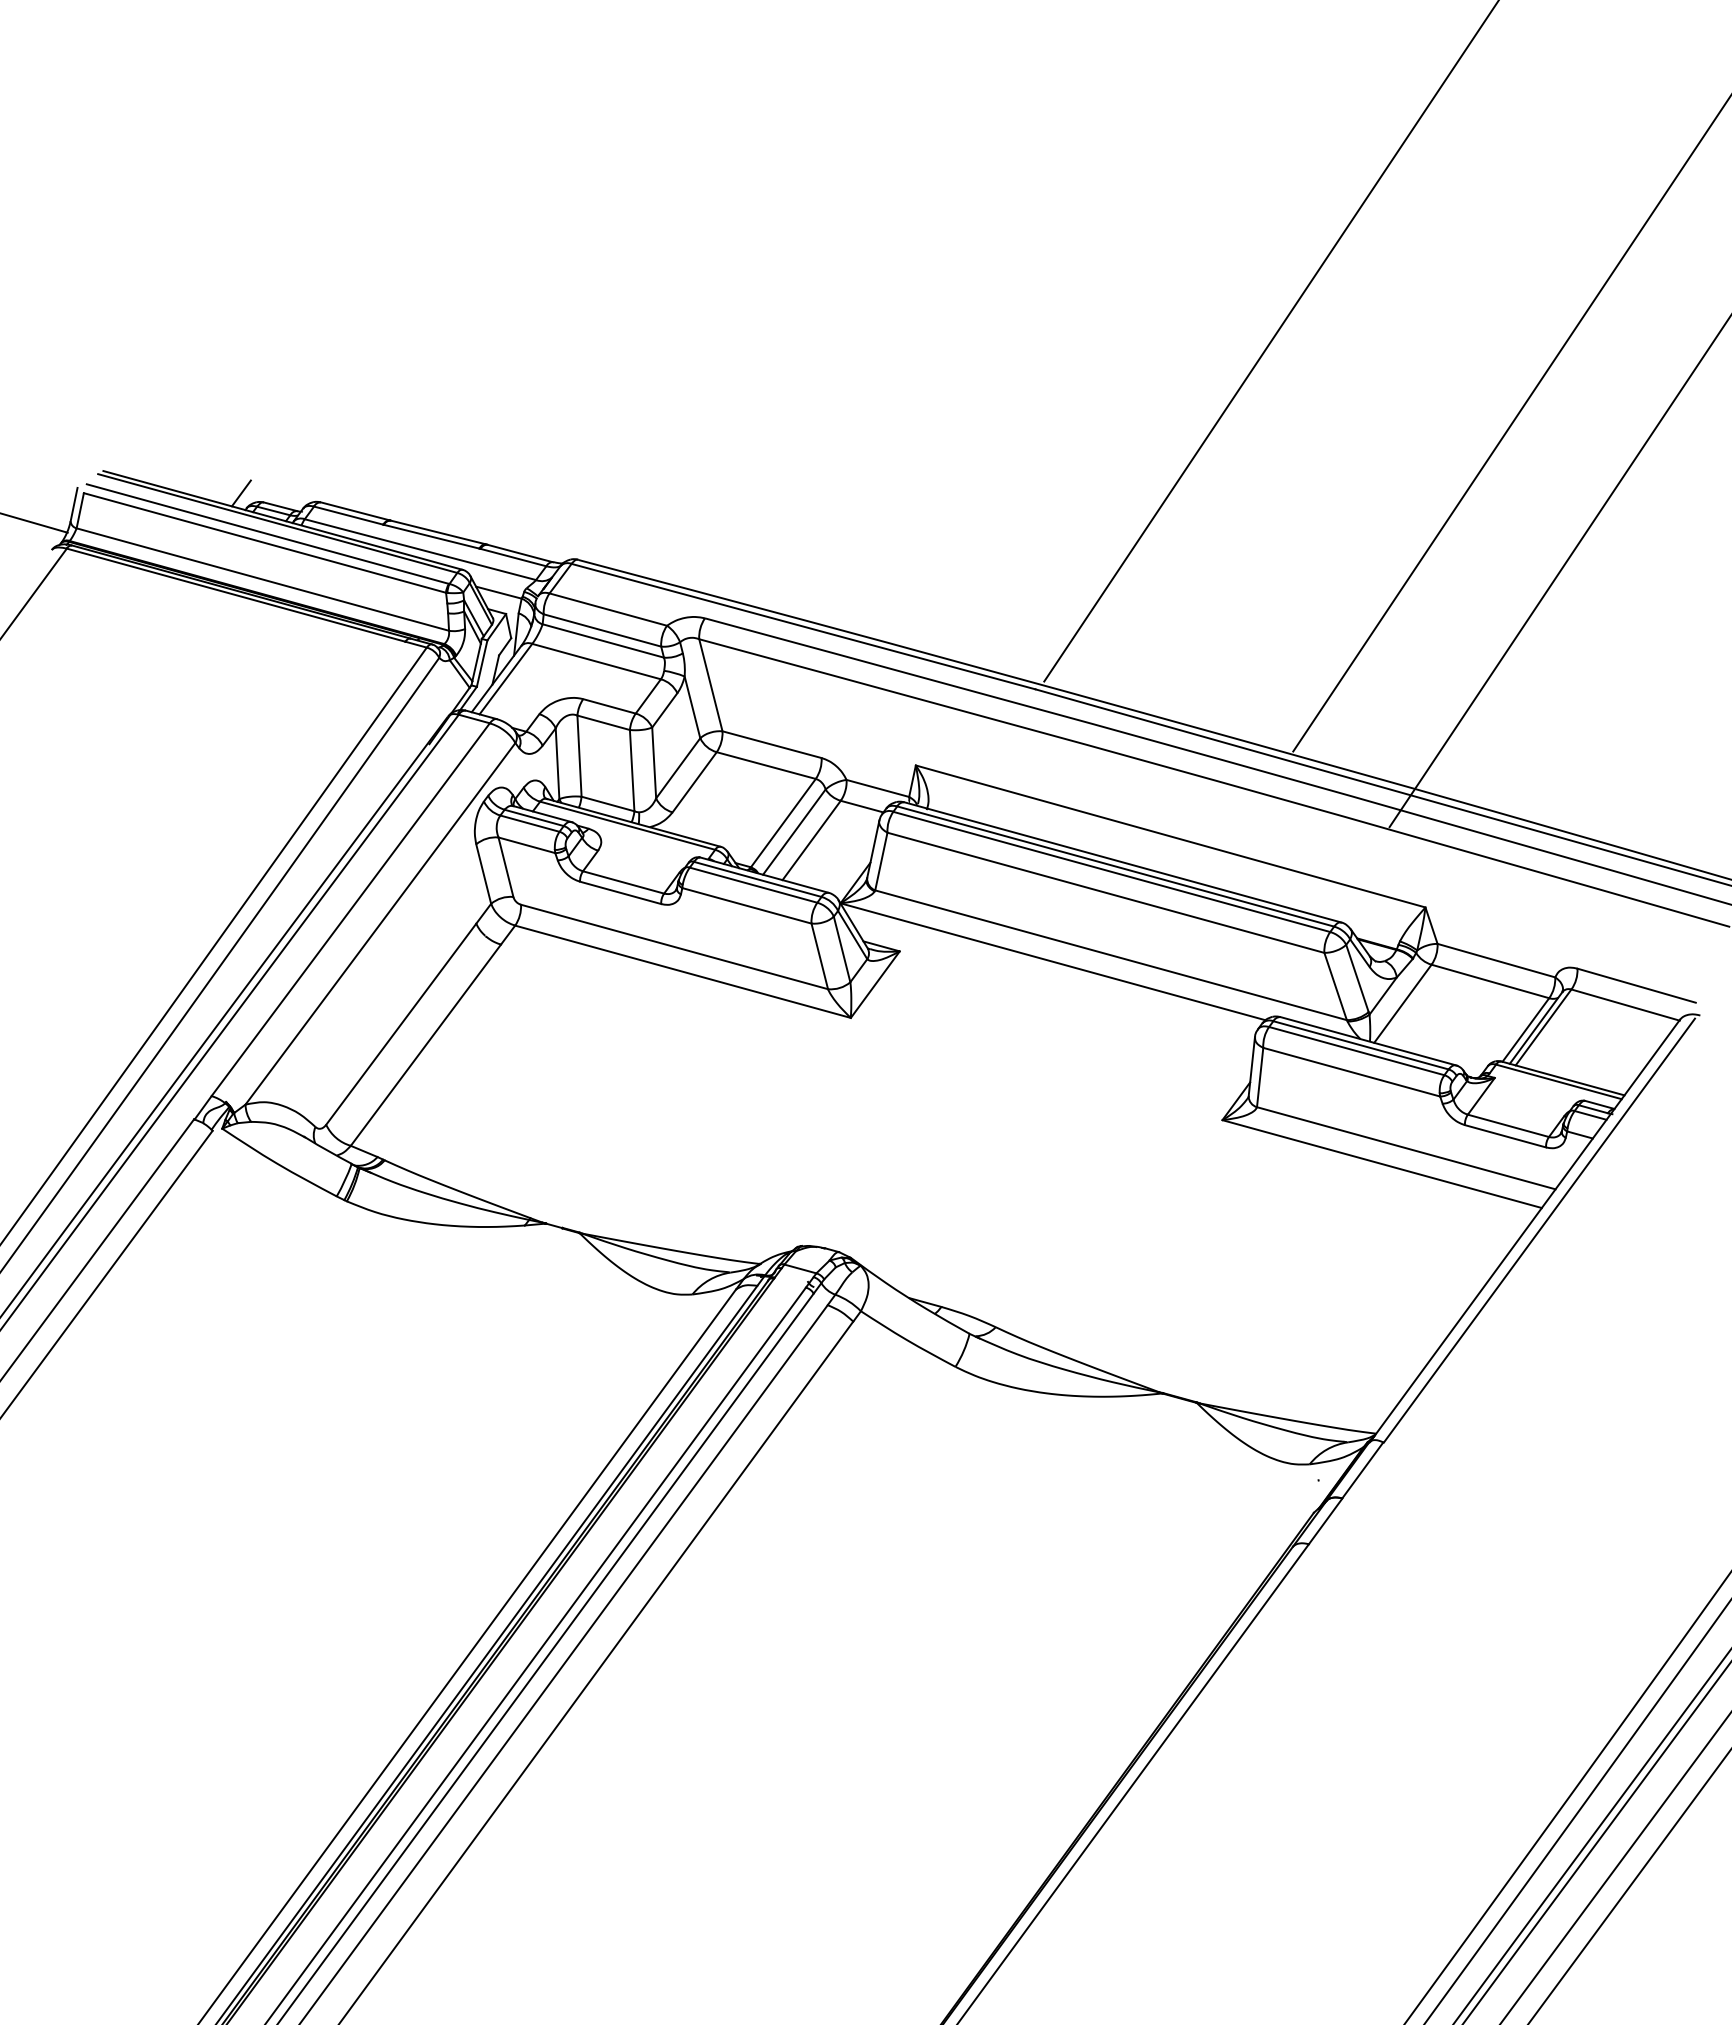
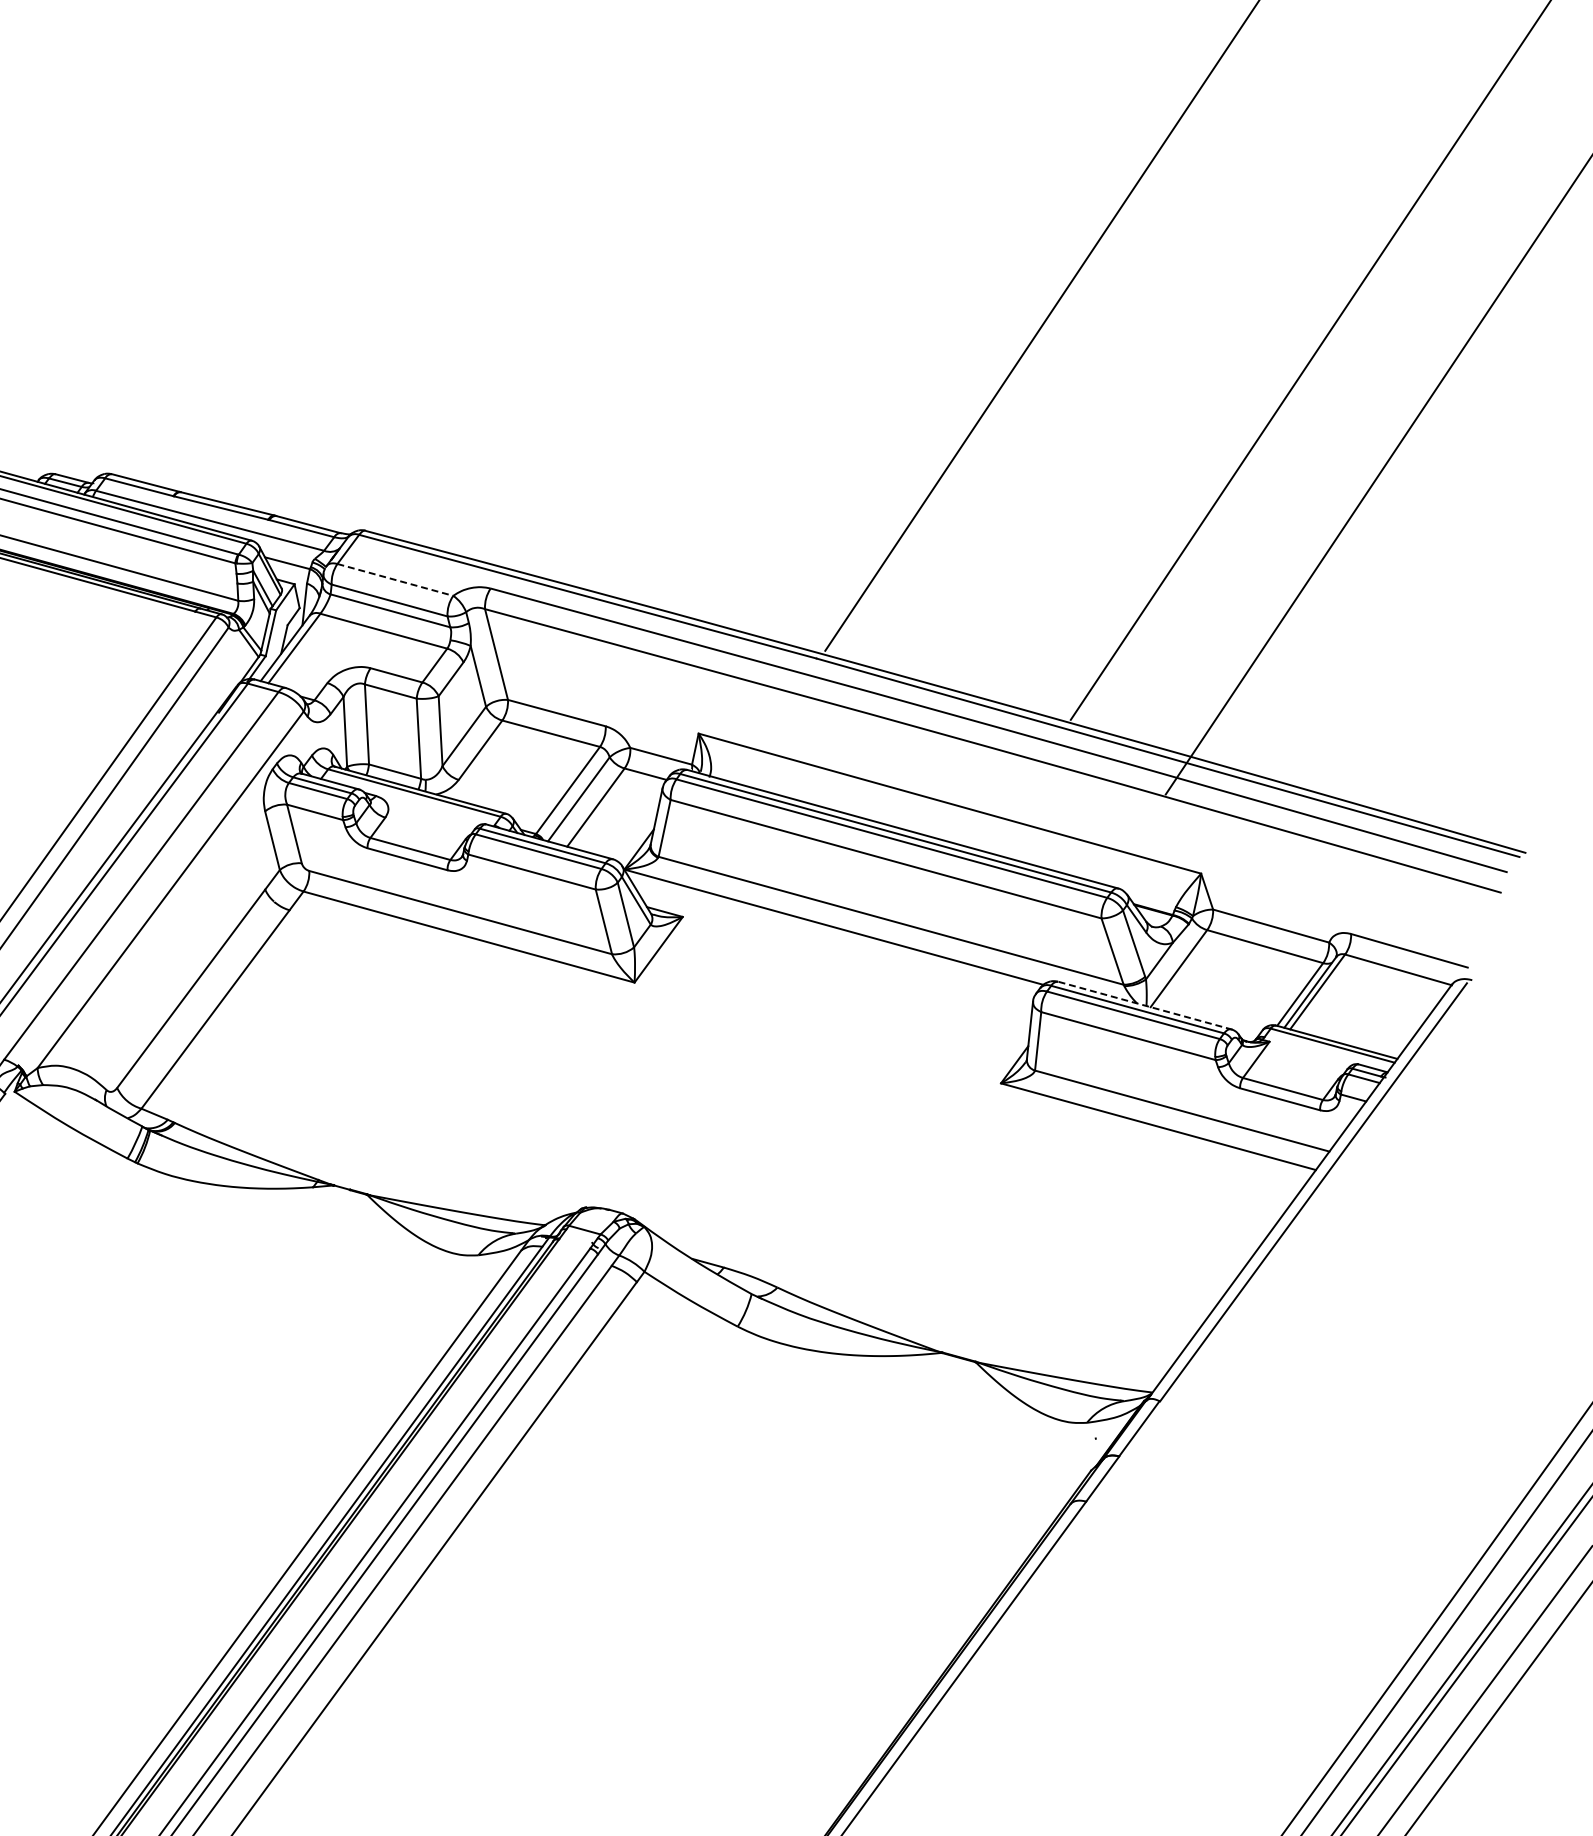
line: (240, 493) -> (32, 465), removed
line: (608, 609) -> (395, 579), solid -> dashed
line: (1368, 1041) -> (1145, 1005), solid -> dashed

